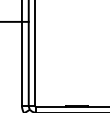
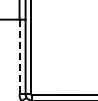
line: (21, 64) -> (19, 57), solid -> dashed

